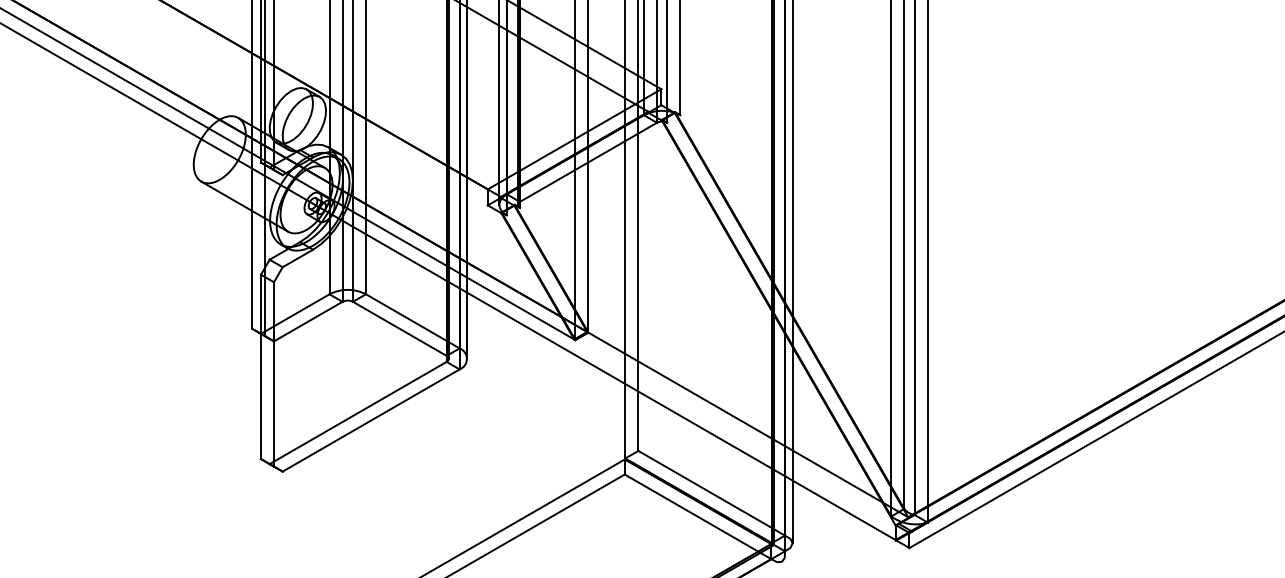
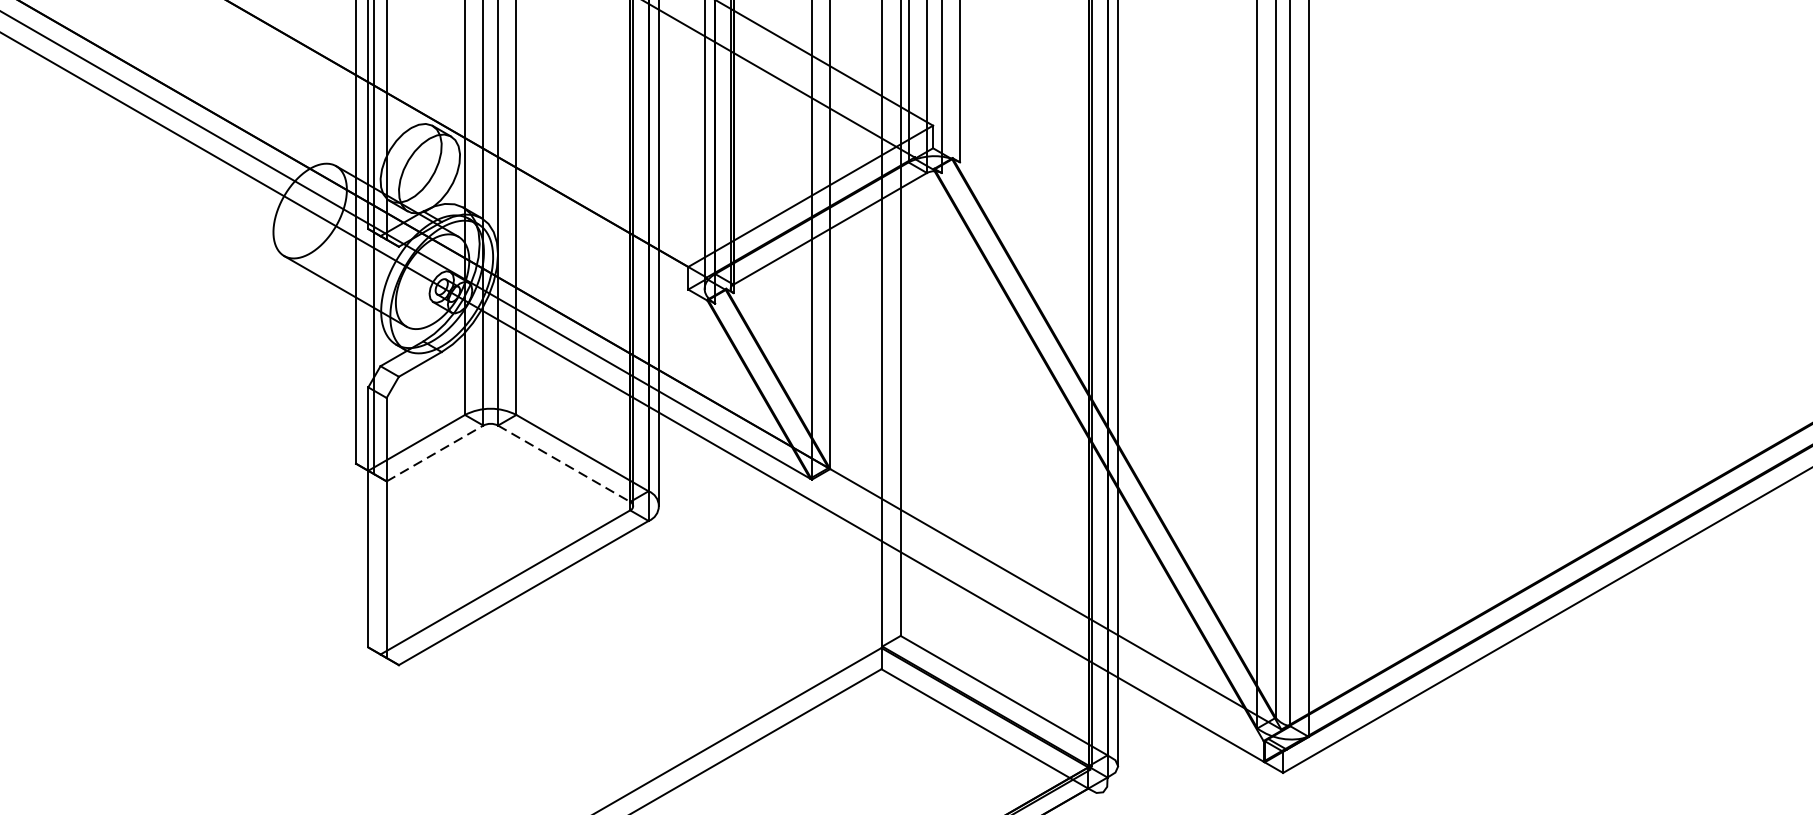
line: (308, 321) -> (435, 453), solid -> dashed
line: (400, 329) -> (565, 464), solid -> dashed

